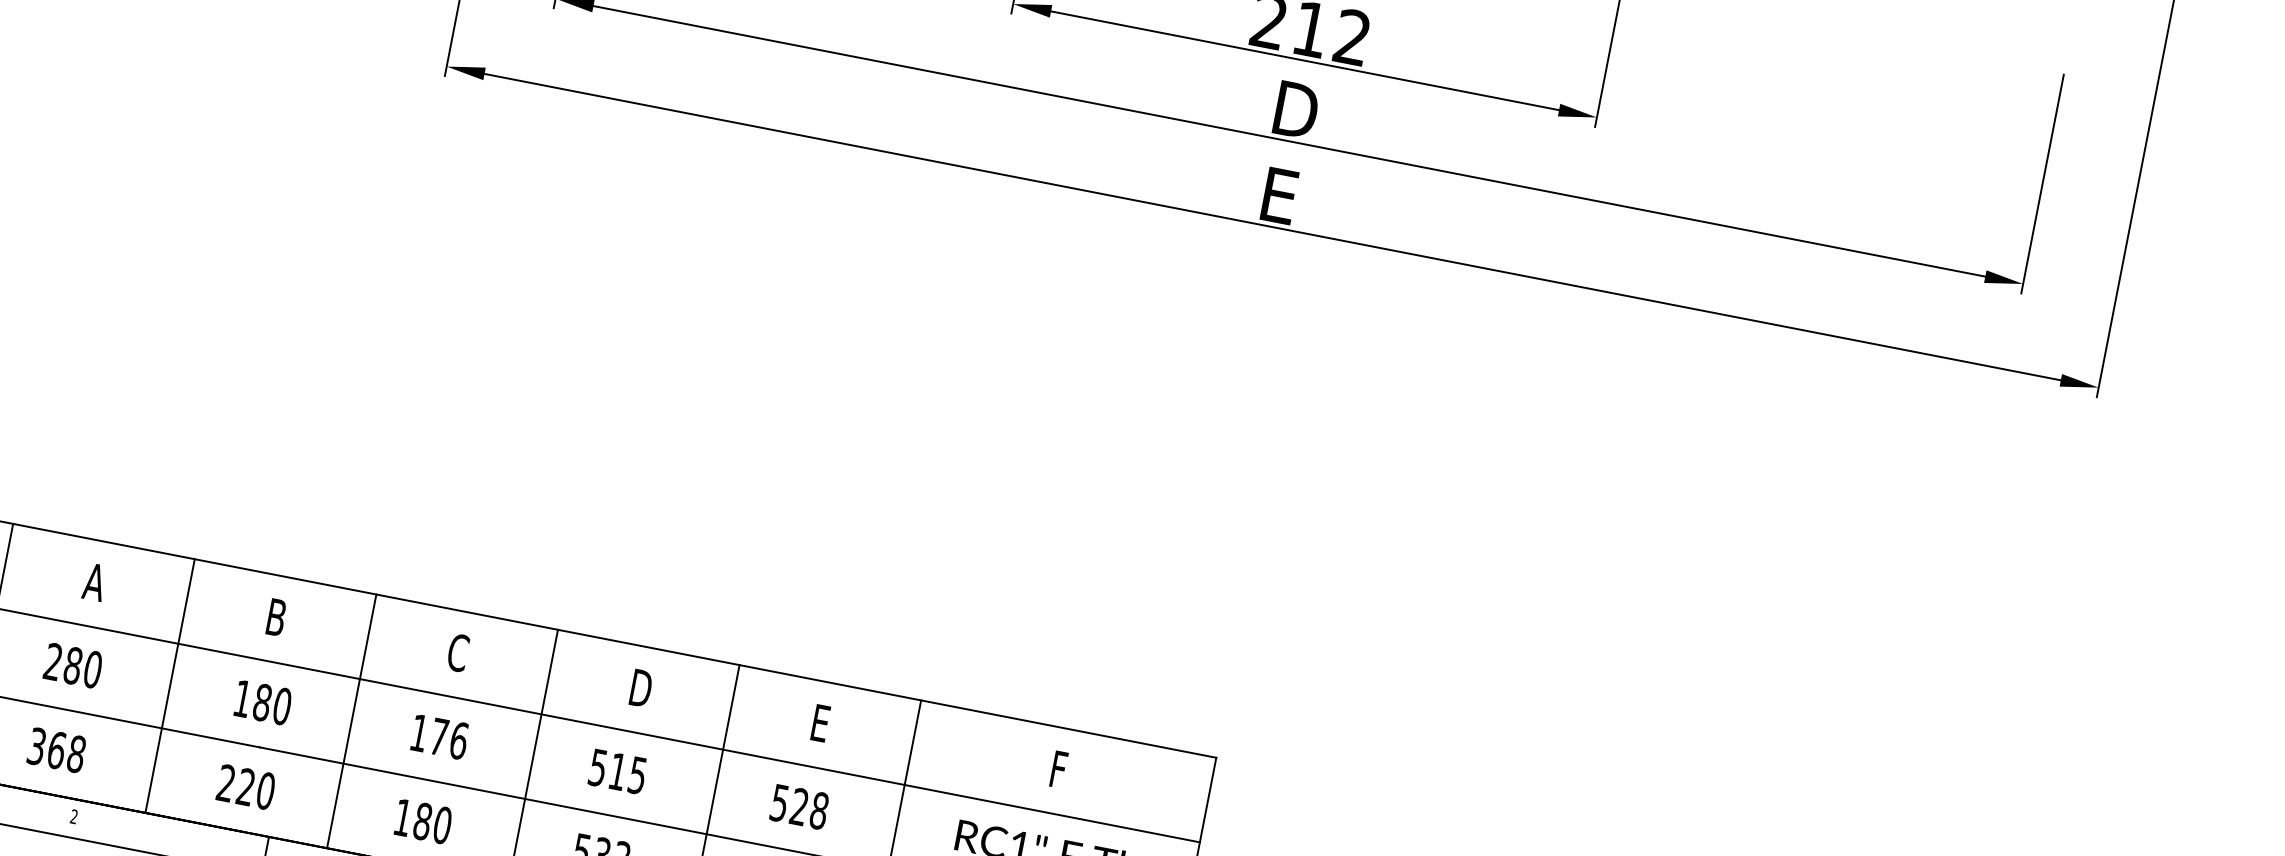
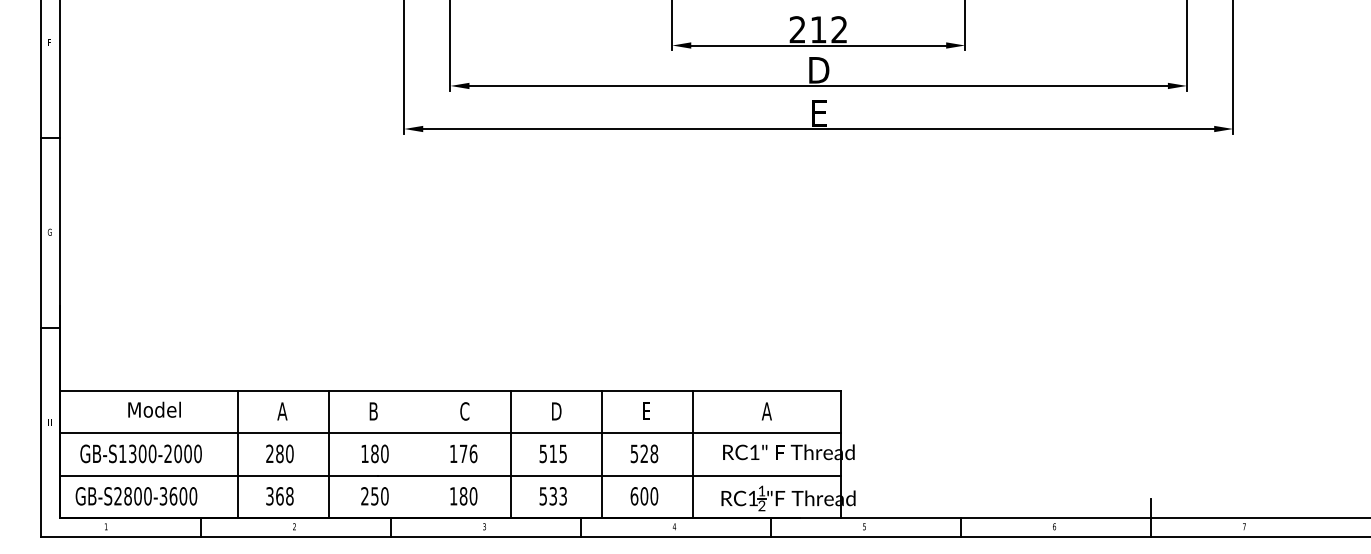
line: (351, 721) -> (419, 454), removed
text: (1059, 769) -> (766, 411), F -> A
text: (245, 787) -> (374, 496), 220 -> 250

